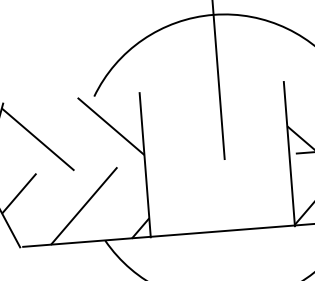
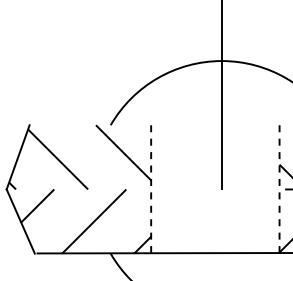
line: (289, 154) -> (279, 189), solid -> dashed
line: (145, 165) -> (151, 189), solid -> dashed

